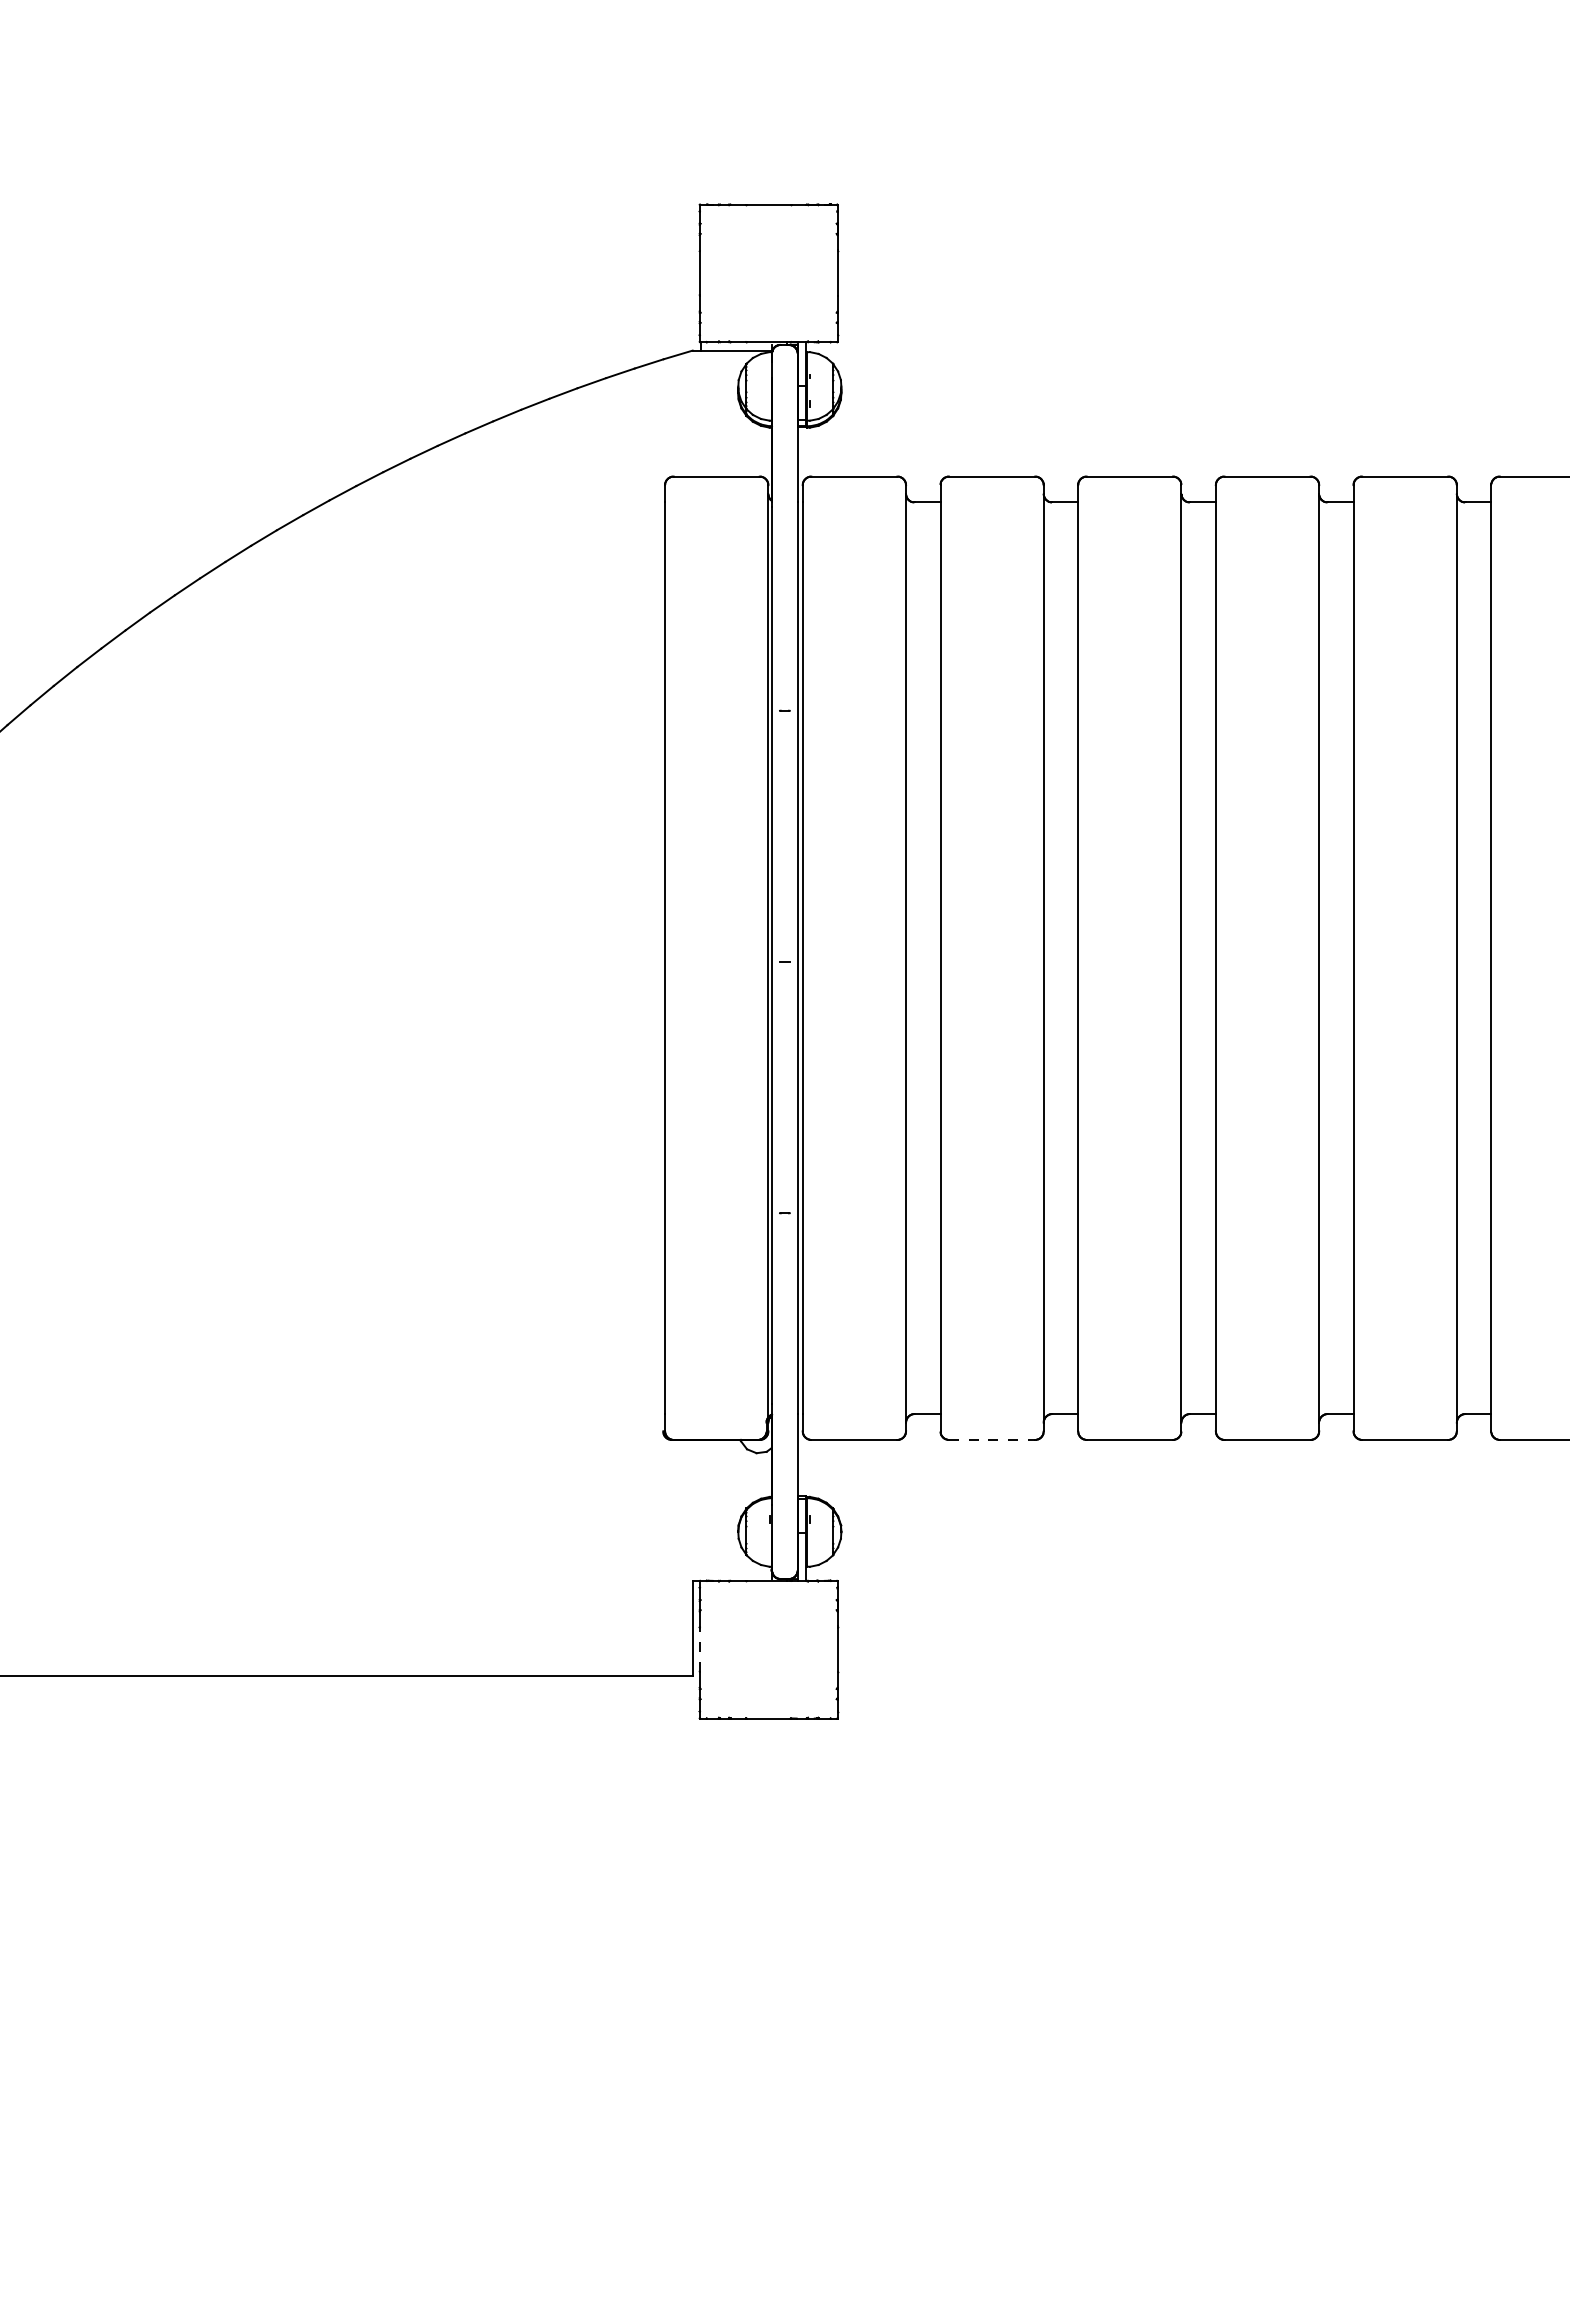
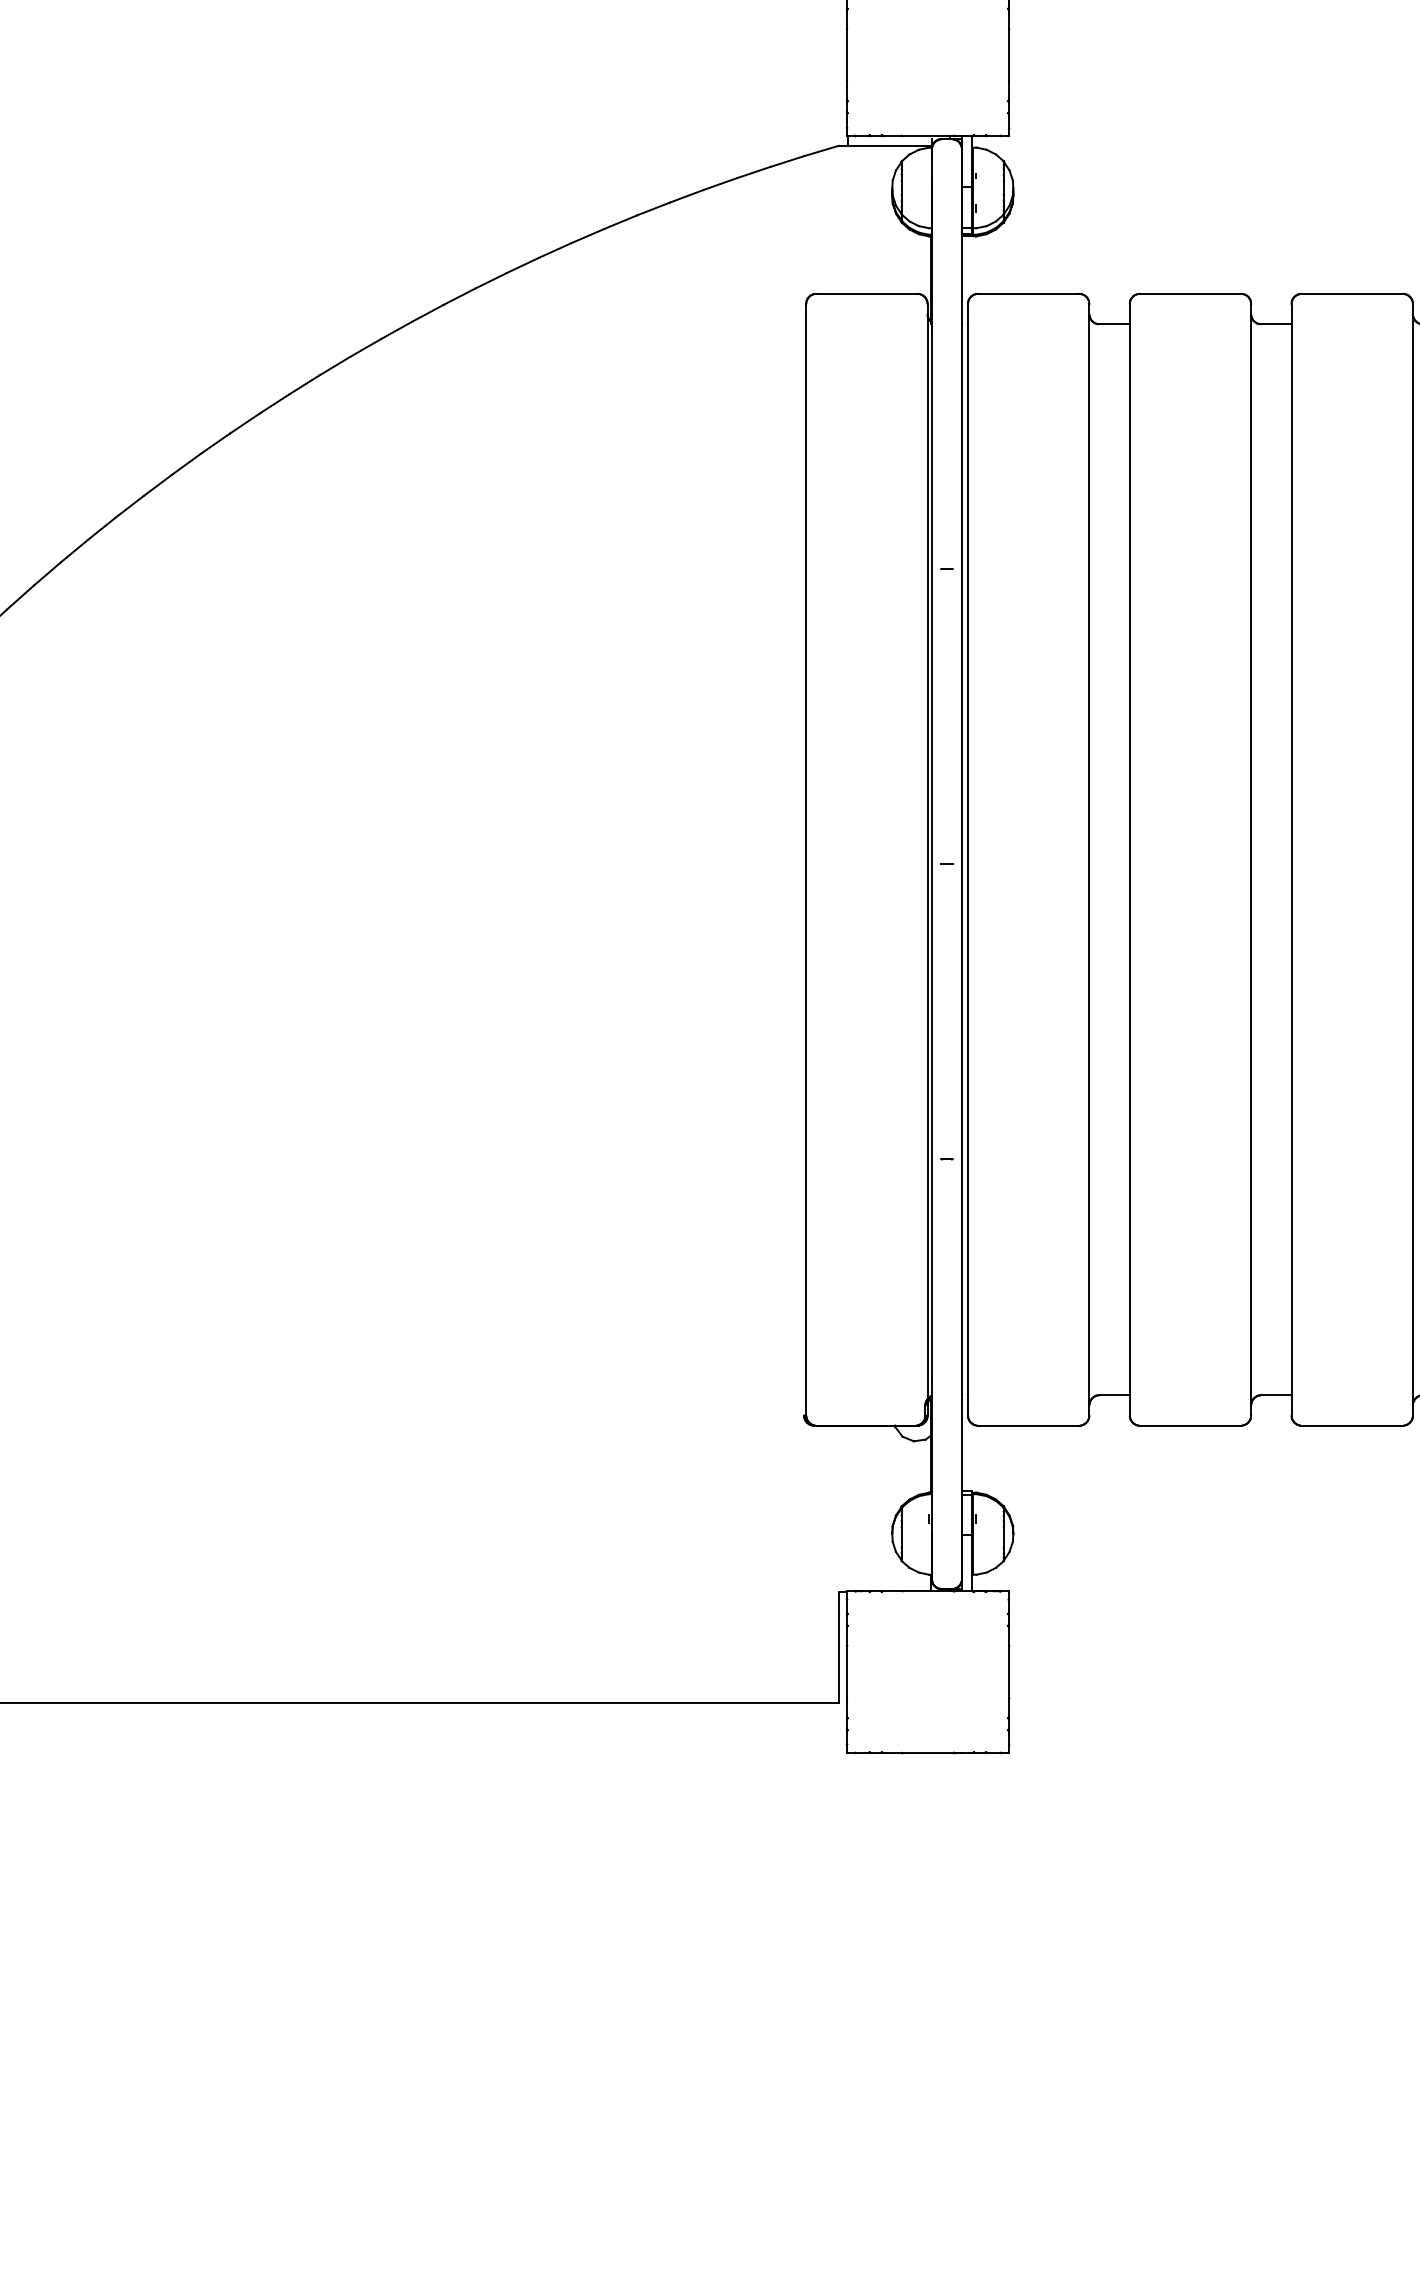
line: (992, 1439) -> (1190, 1425), dashed -> solid
line: (699, 1649) -> (846, 1671), dashed -> solid

